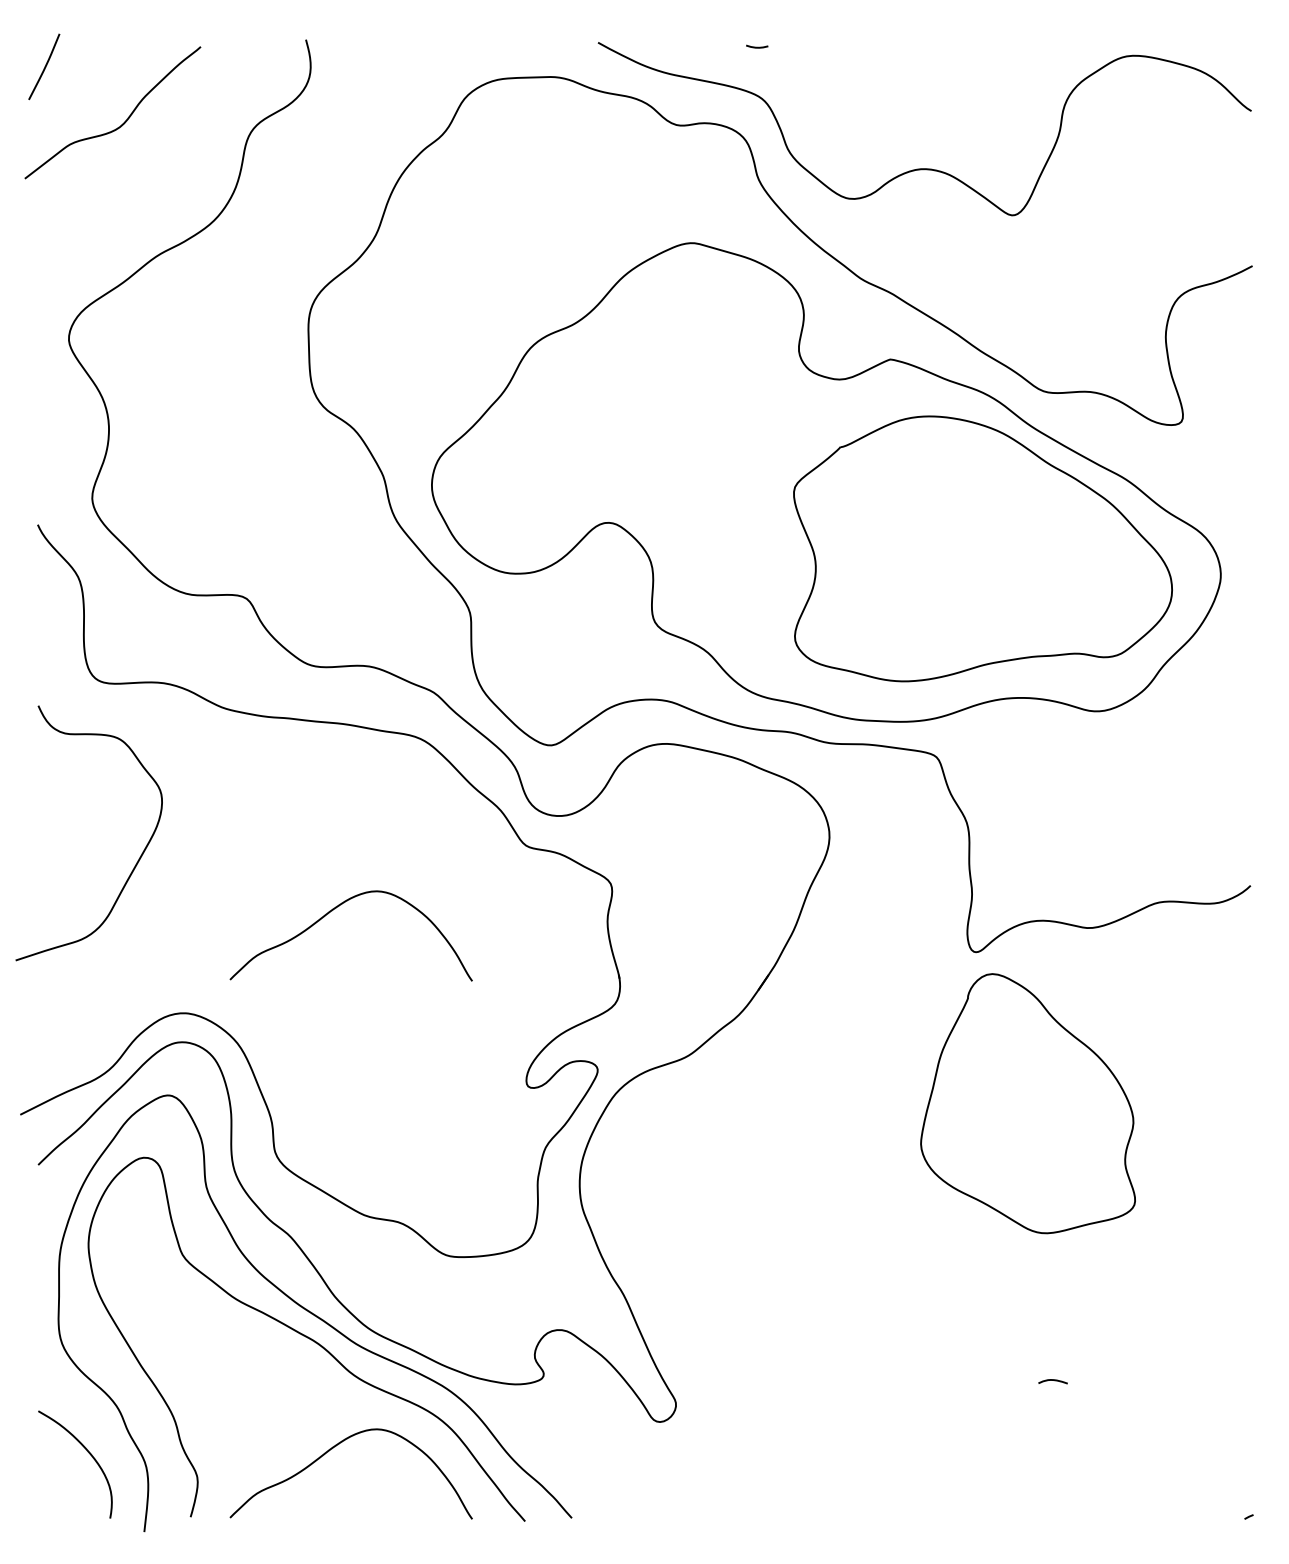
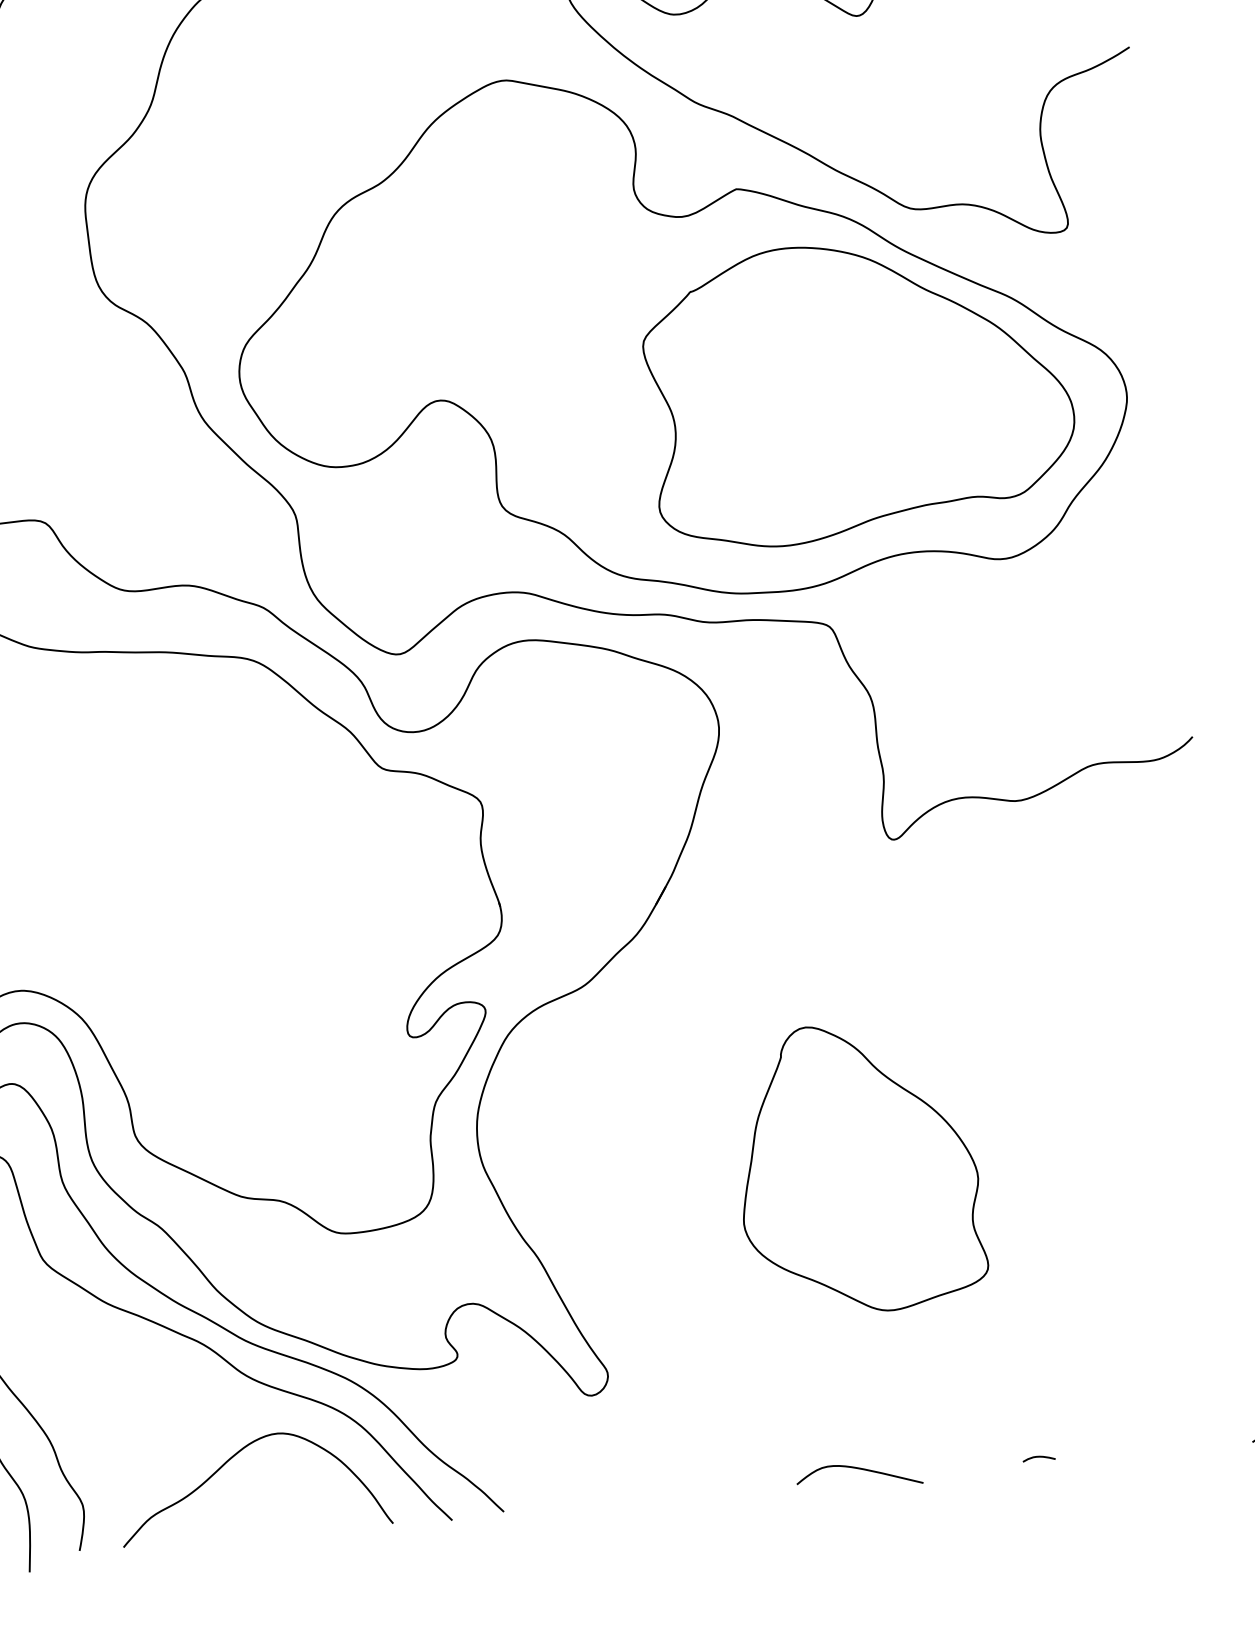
curve: (332, 911) -> (173, 862), removed
part: (1027, 1103) -> (858, 1167), moved
curve: (1052, 1380) -> (1038, 1457), moved
curve: (891, 1510) -> (858, 1469), added

